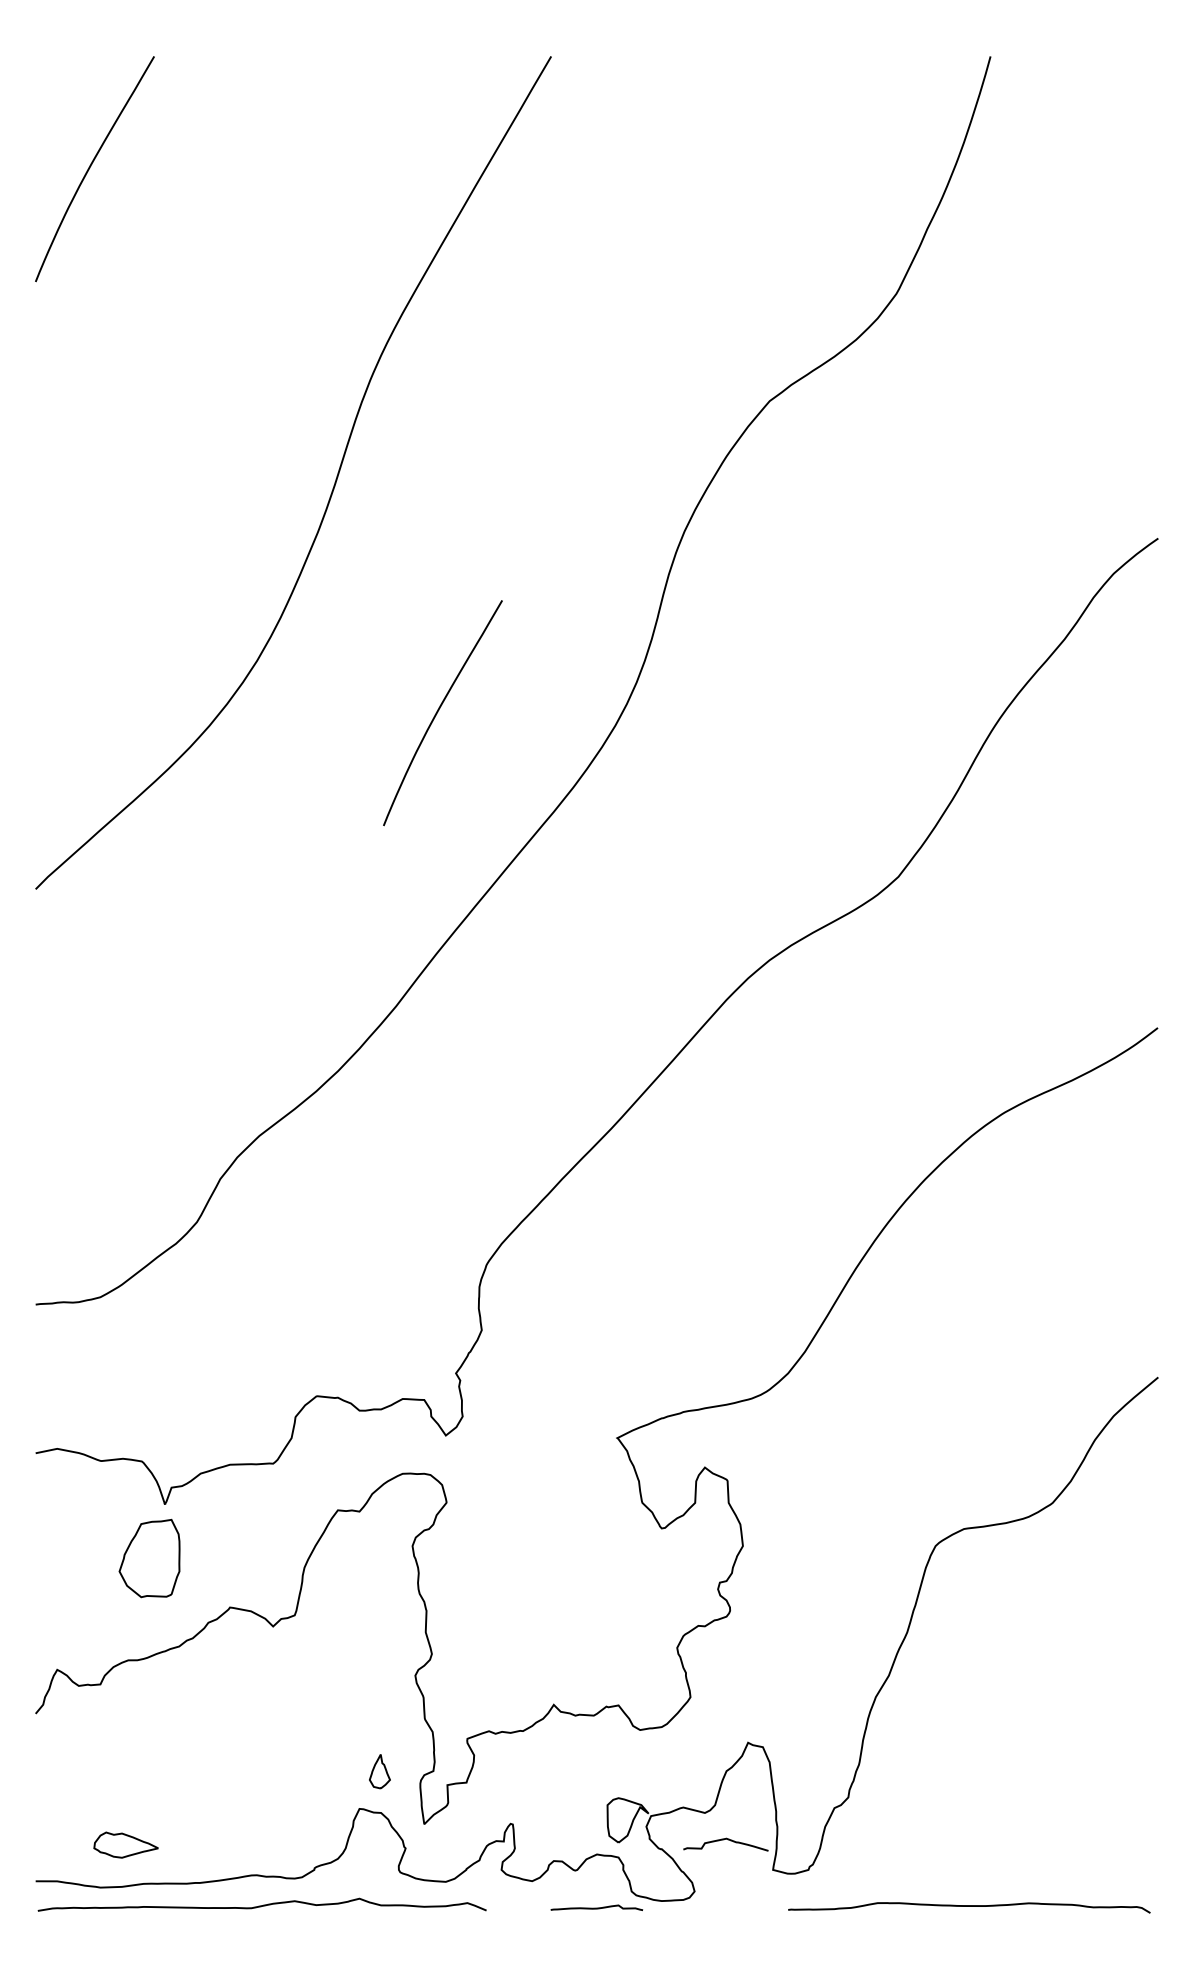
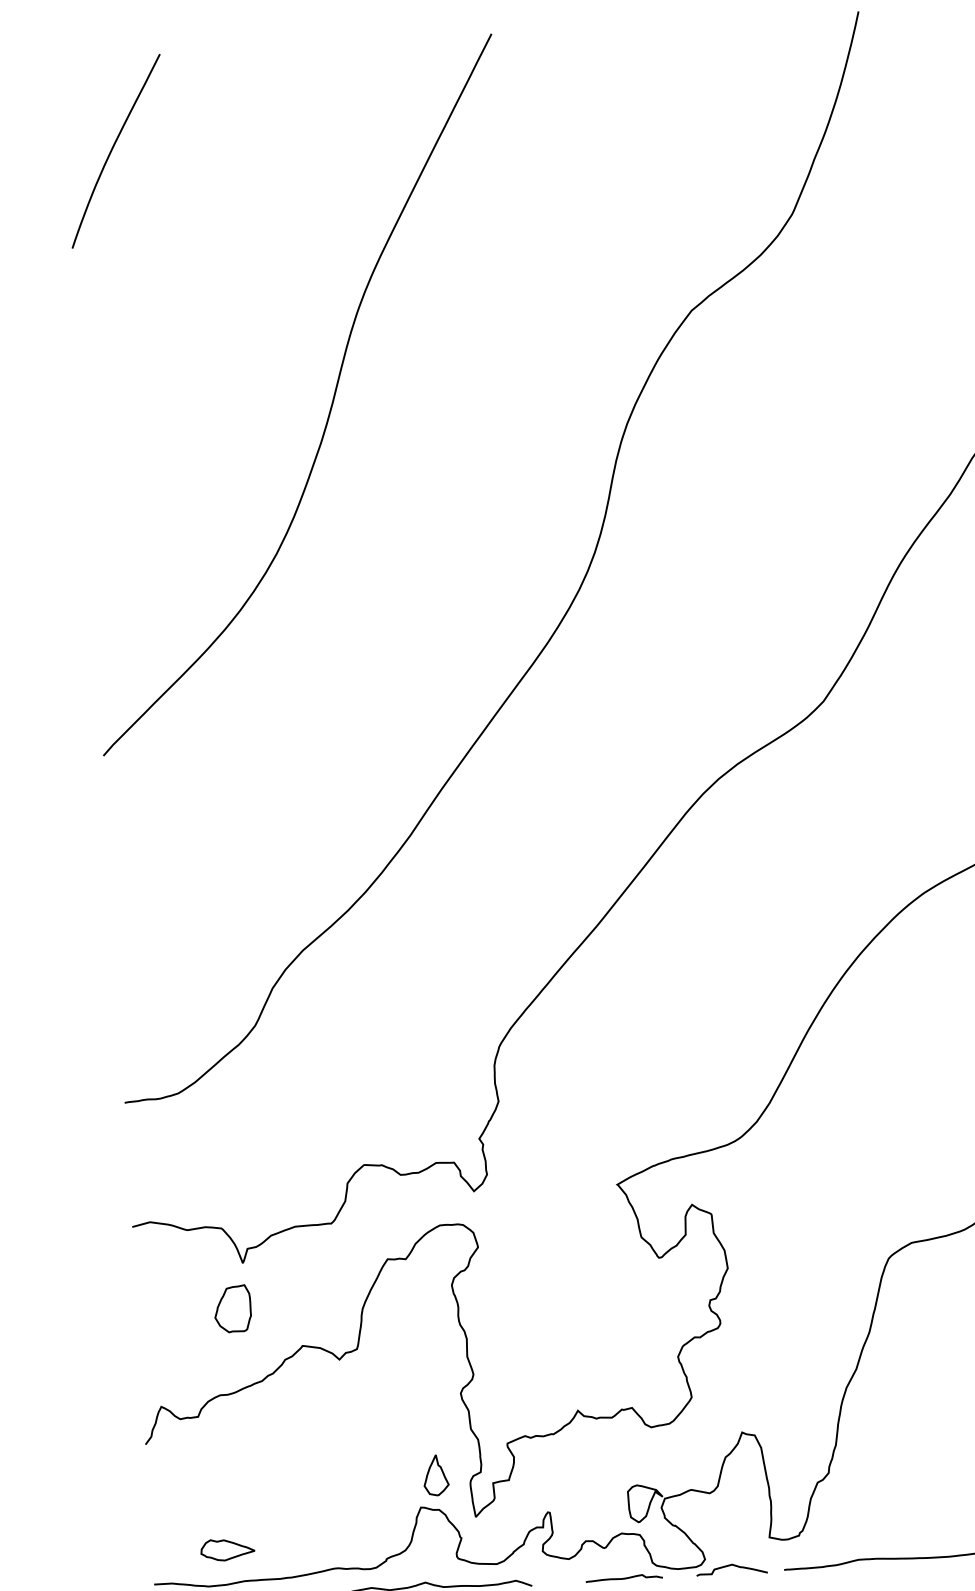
curve: (438, 712) -> (430, 587), removed
part: (149, 1557) -> (232, 1308), size x0.71
part: (379, 1771) -> (435, 1475), size x1.43
curve: (723, 1840) -> (729, 1566), moved

